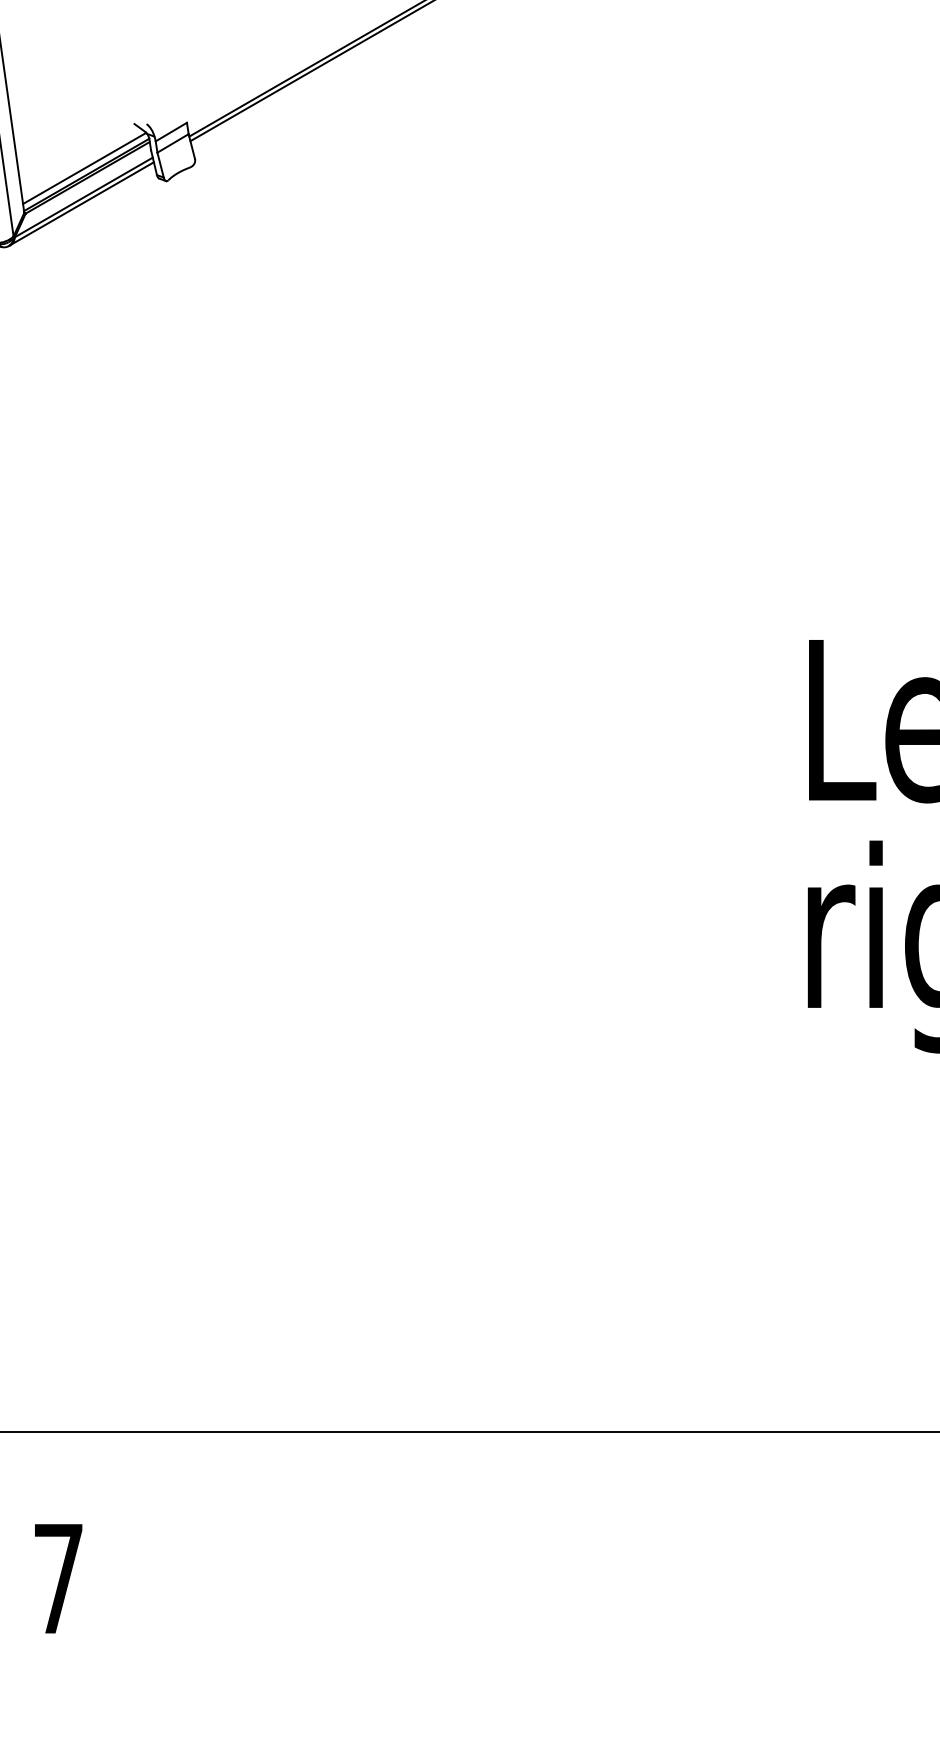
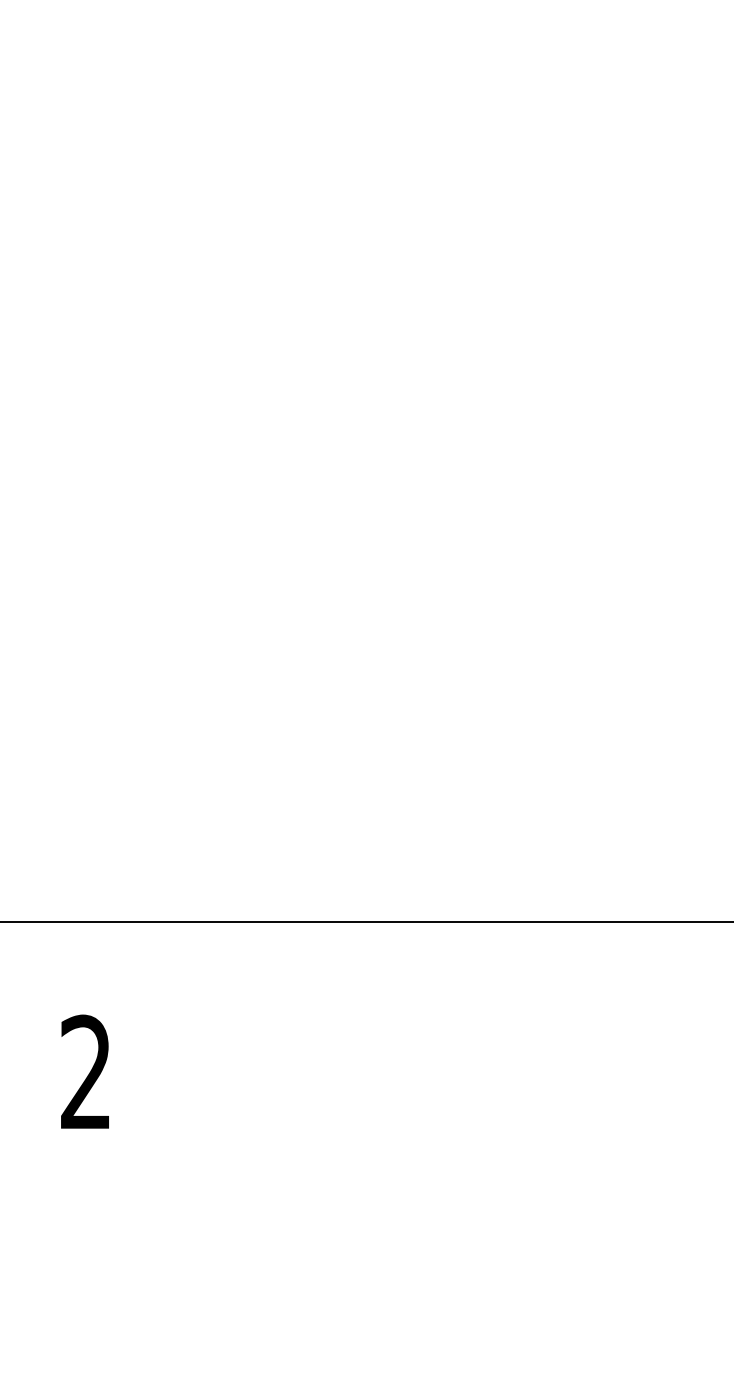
text: (58, 1577) -> (86, 1071), 7 -> 2

